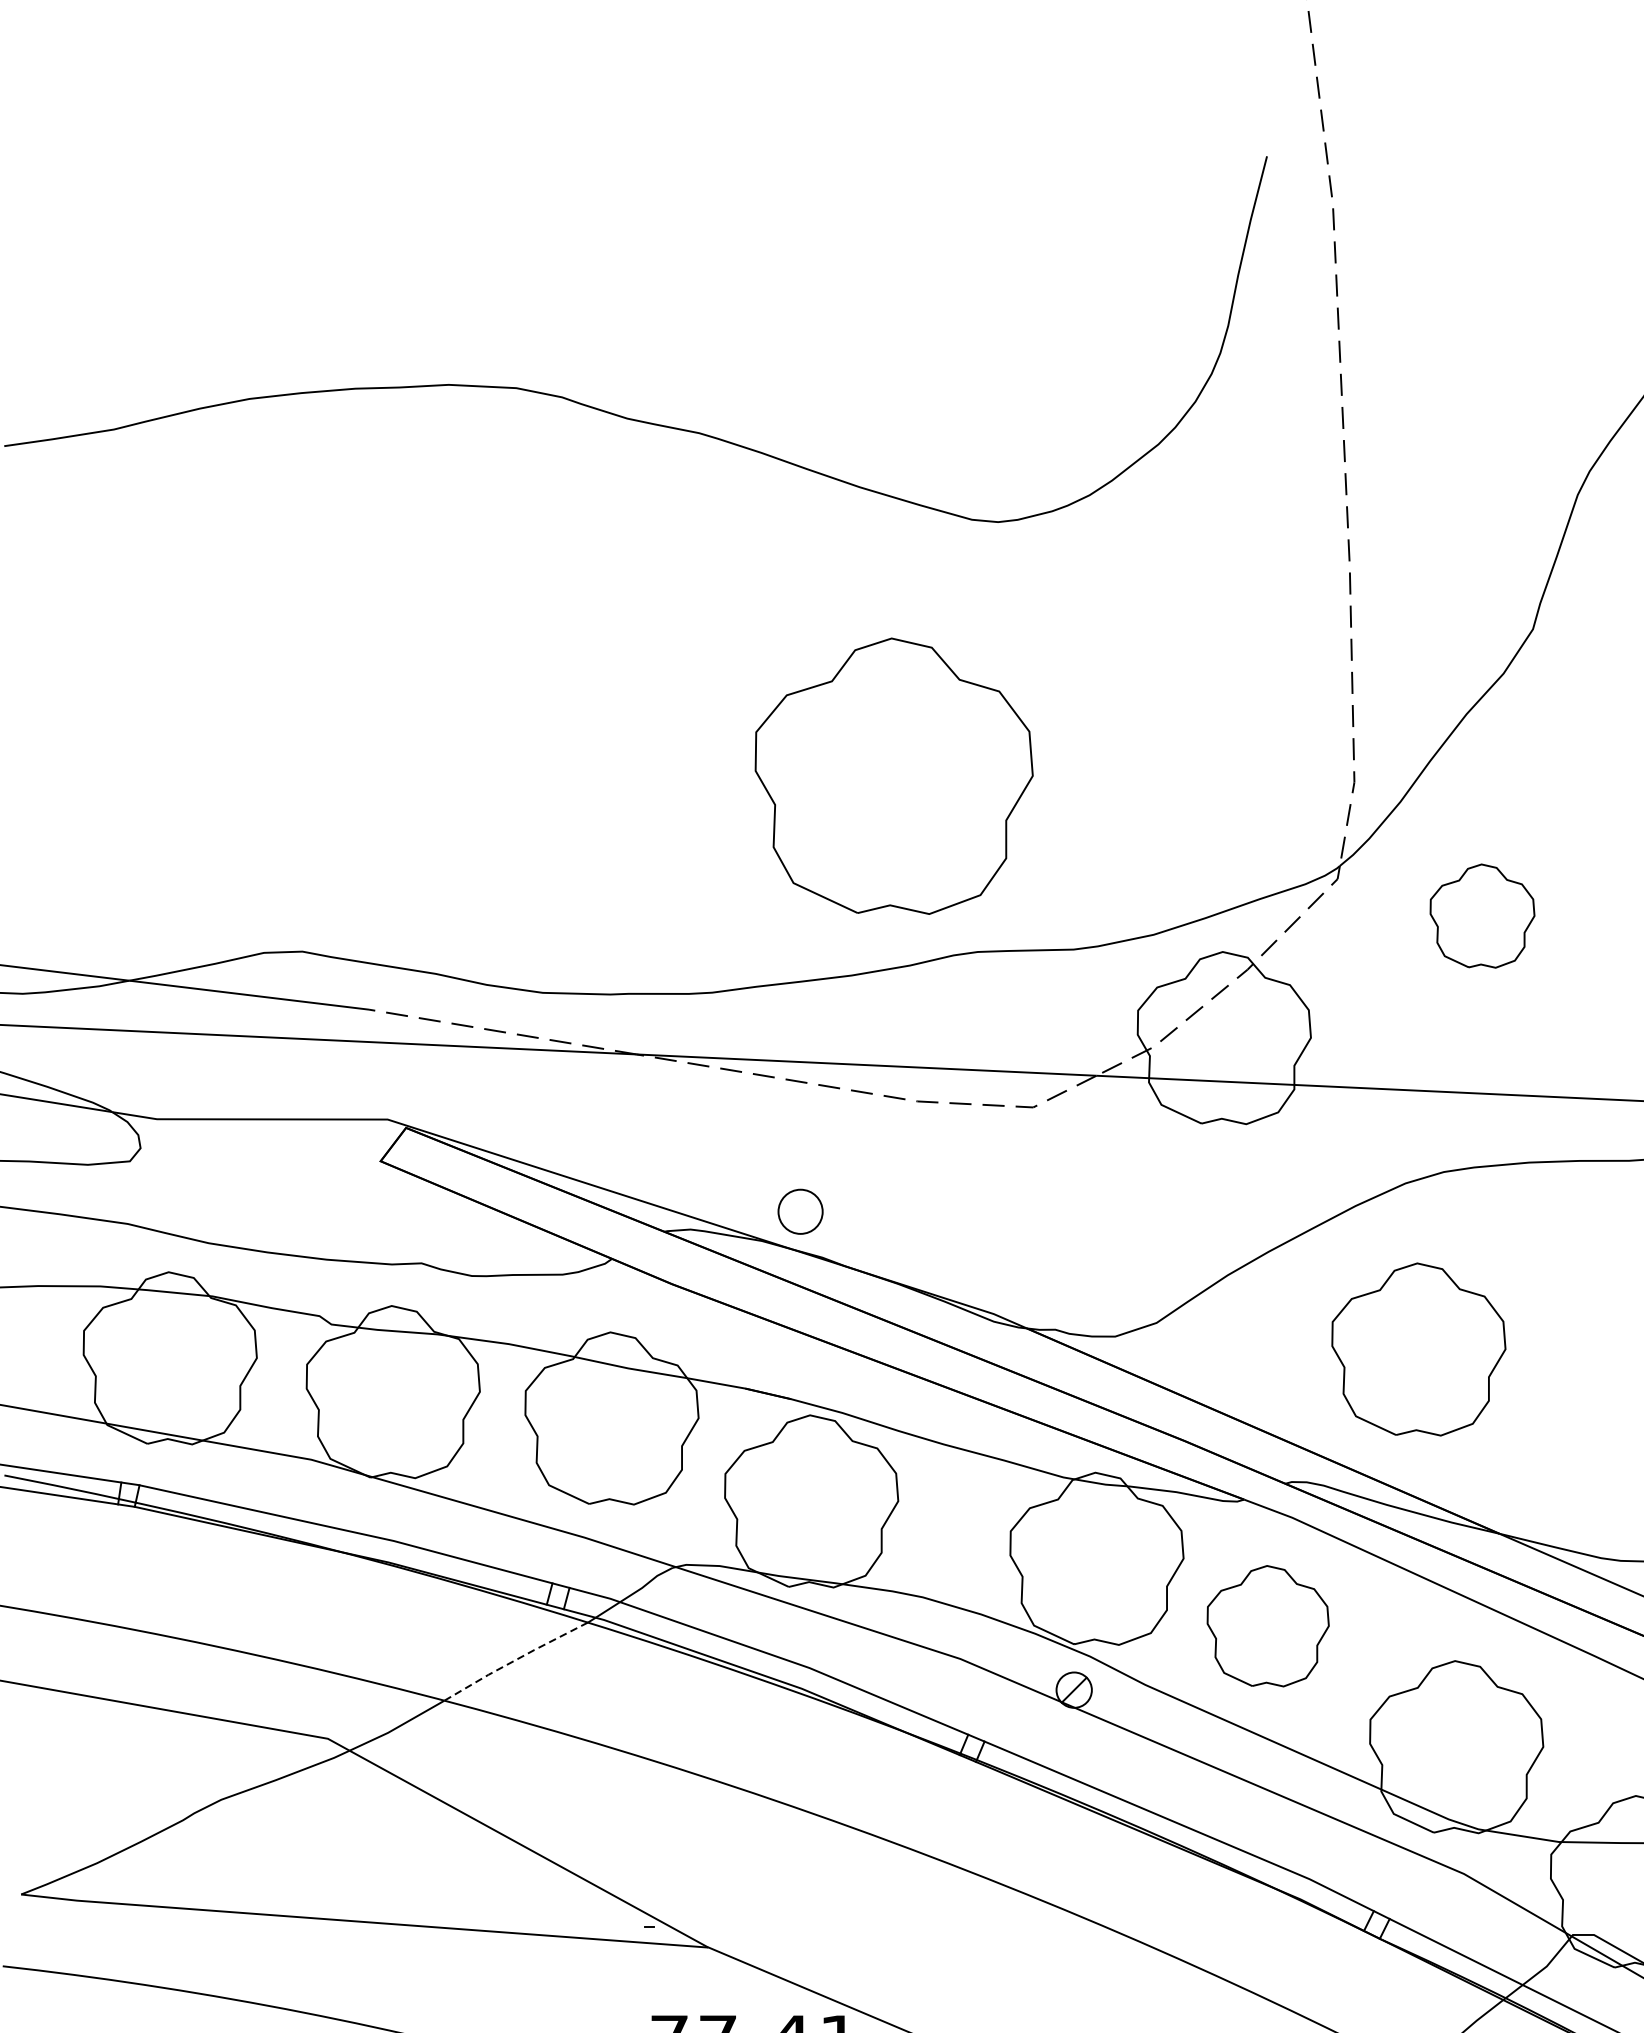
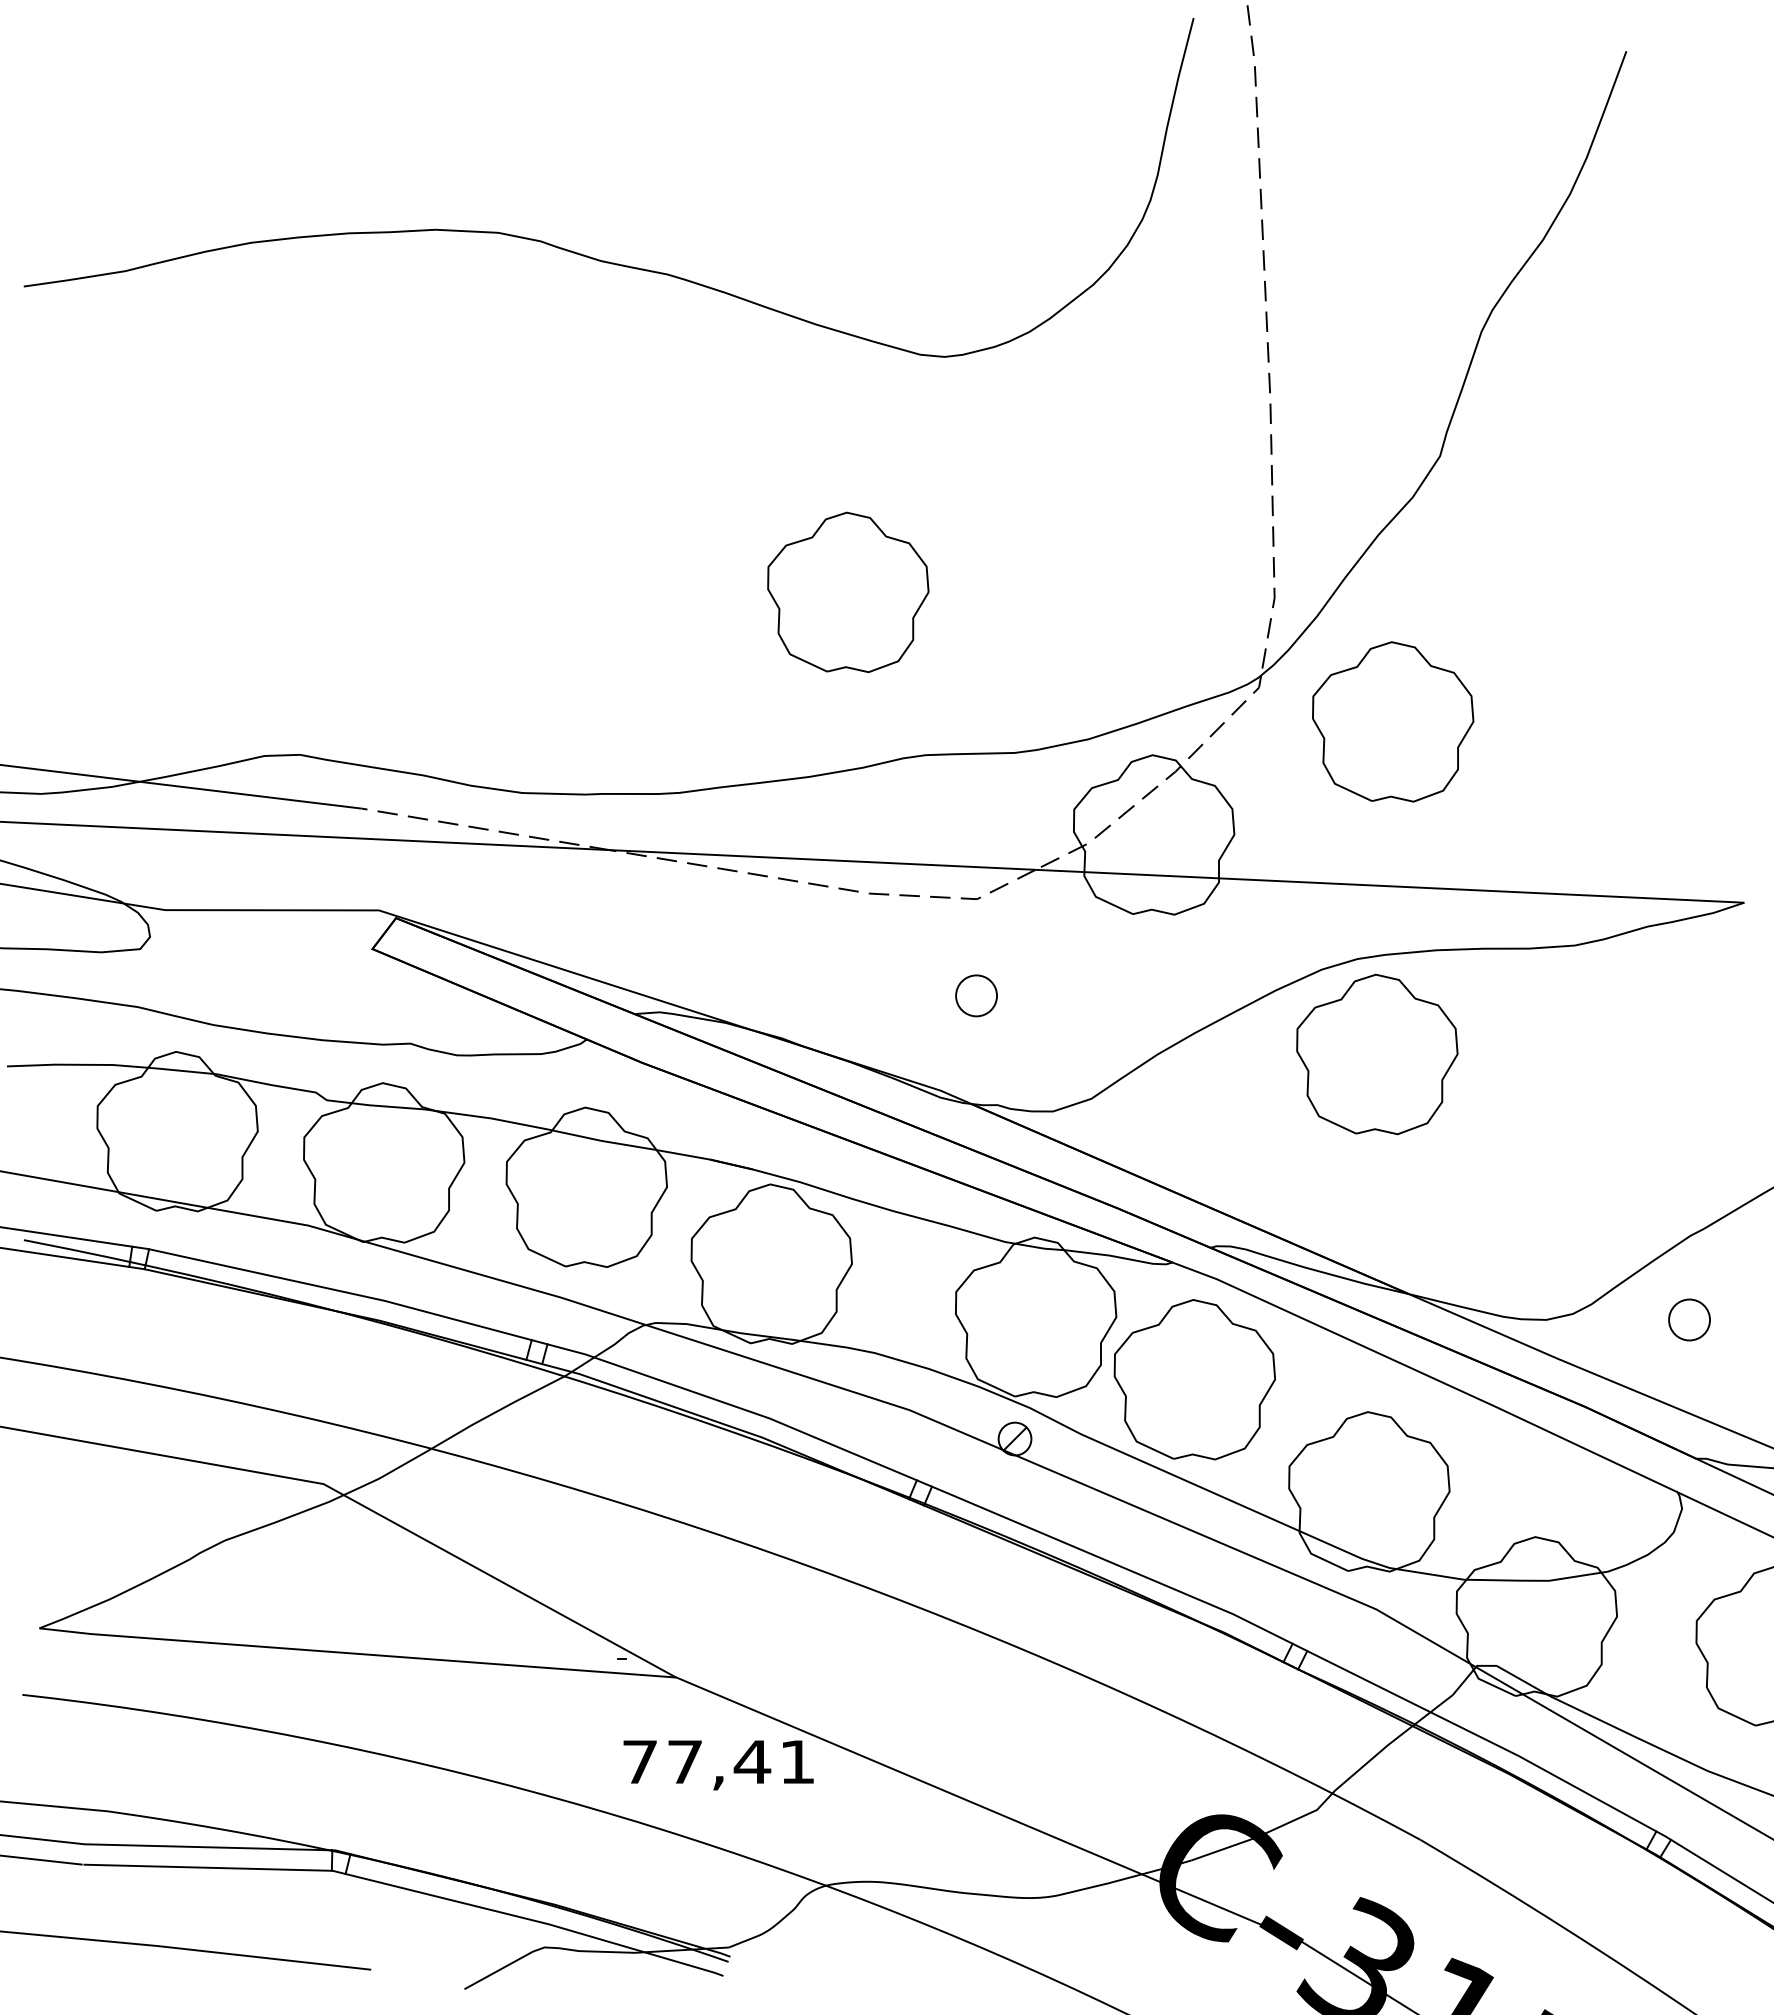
part: (894, 776) -> (848, 592), size x0.62
part: (1482, 915) -> (1393, 721), size x1.67
part: (800, 1211) -> (976, 995), moved
part: (1419, 1349) -> (1377, 1054), moved
part: (1267, 1625) -> (1194, 1379), size x1.43
line: (514, 1660) -> (496, 1411), dashed -> solid

